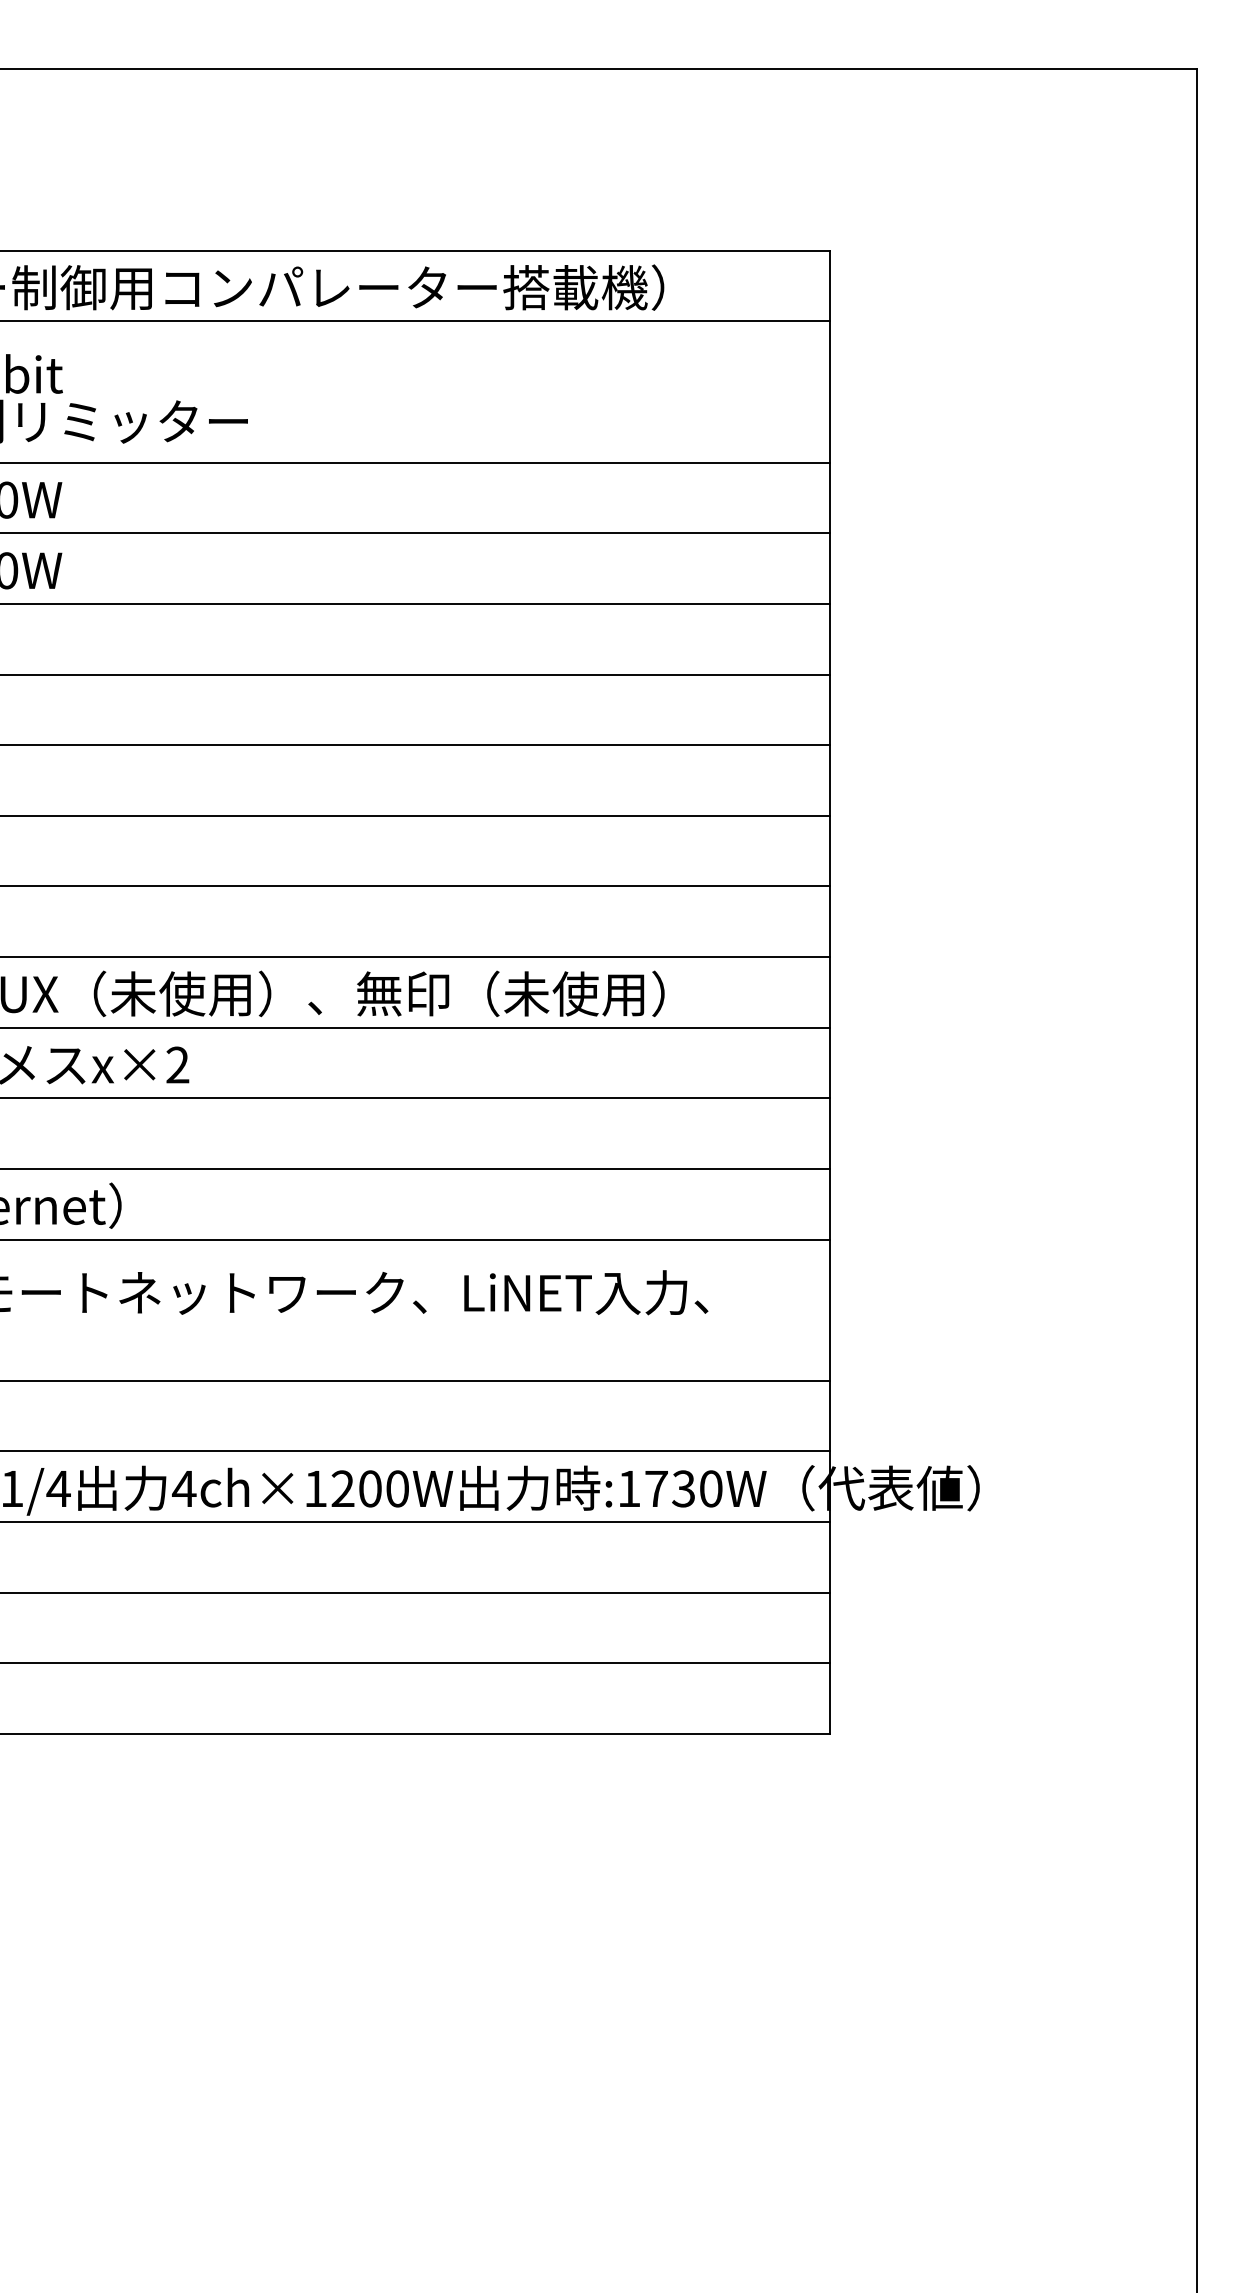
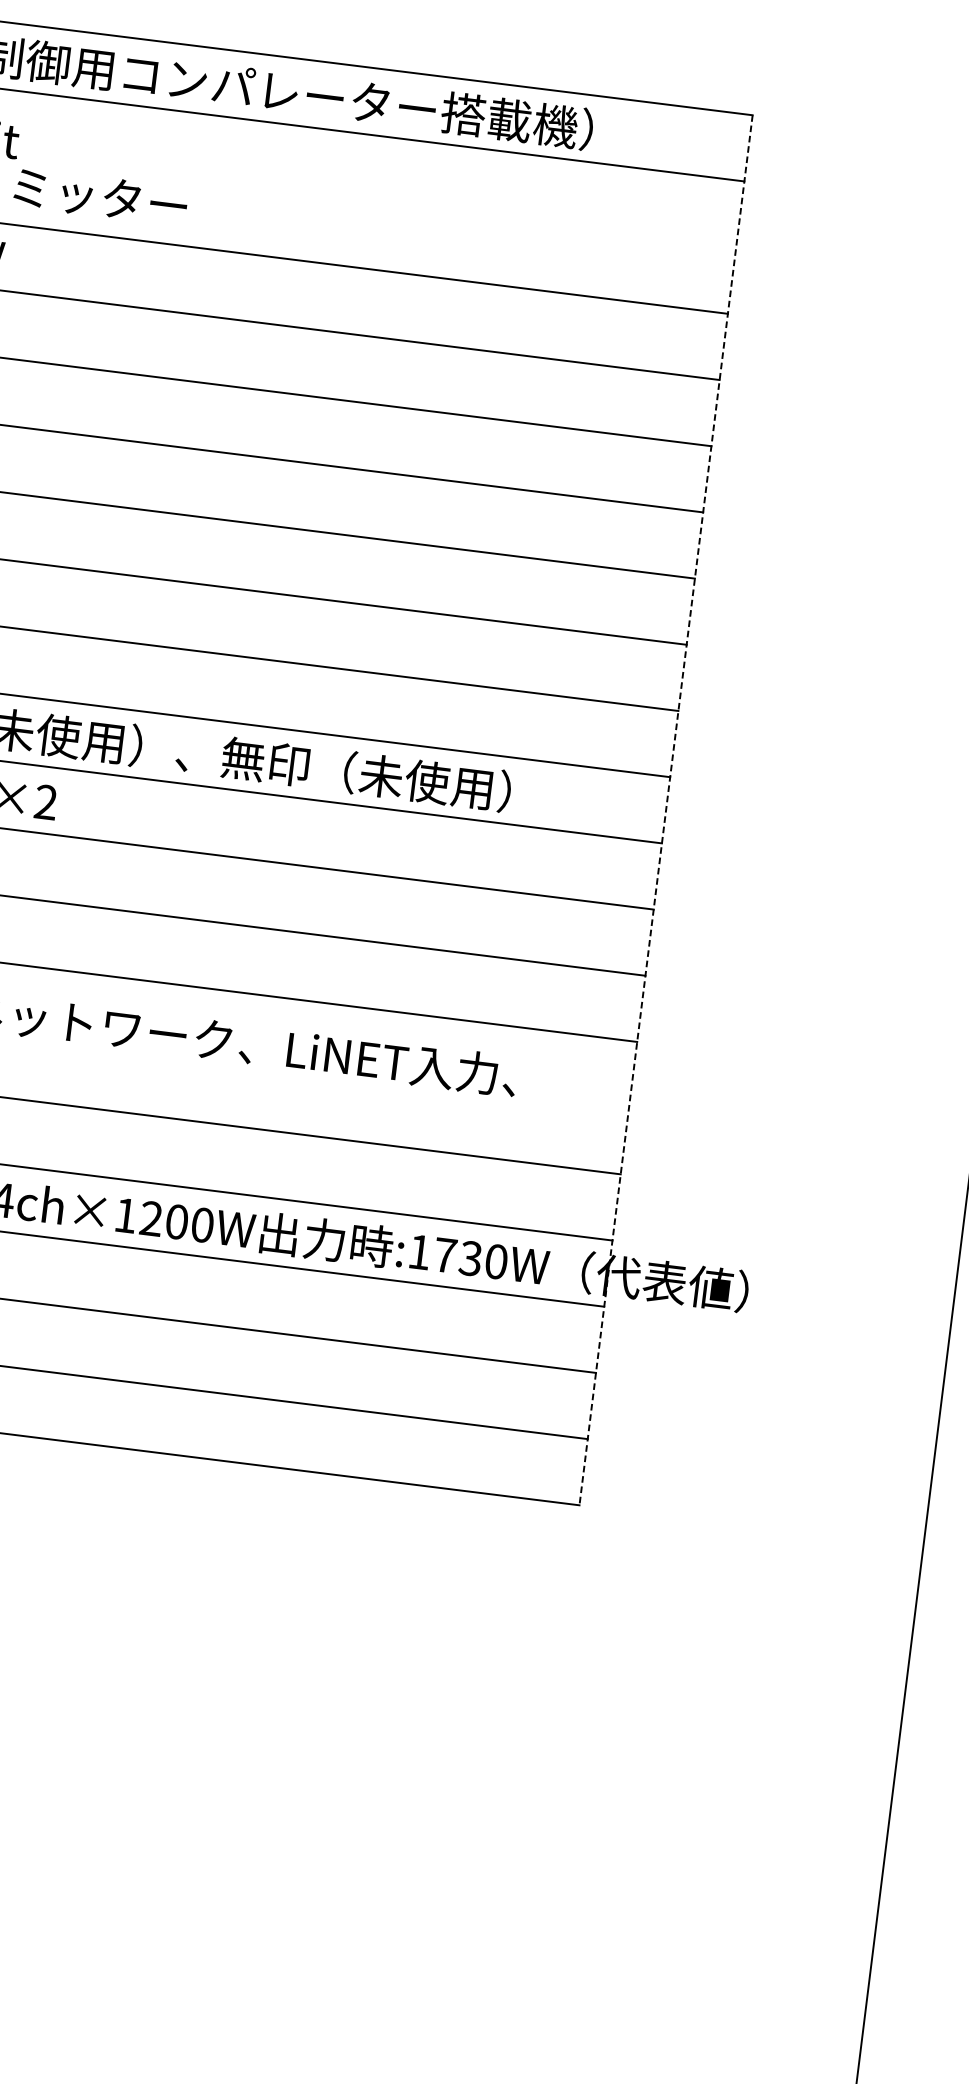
line: (830, 992) -> (666, 810), solid -> dashed

